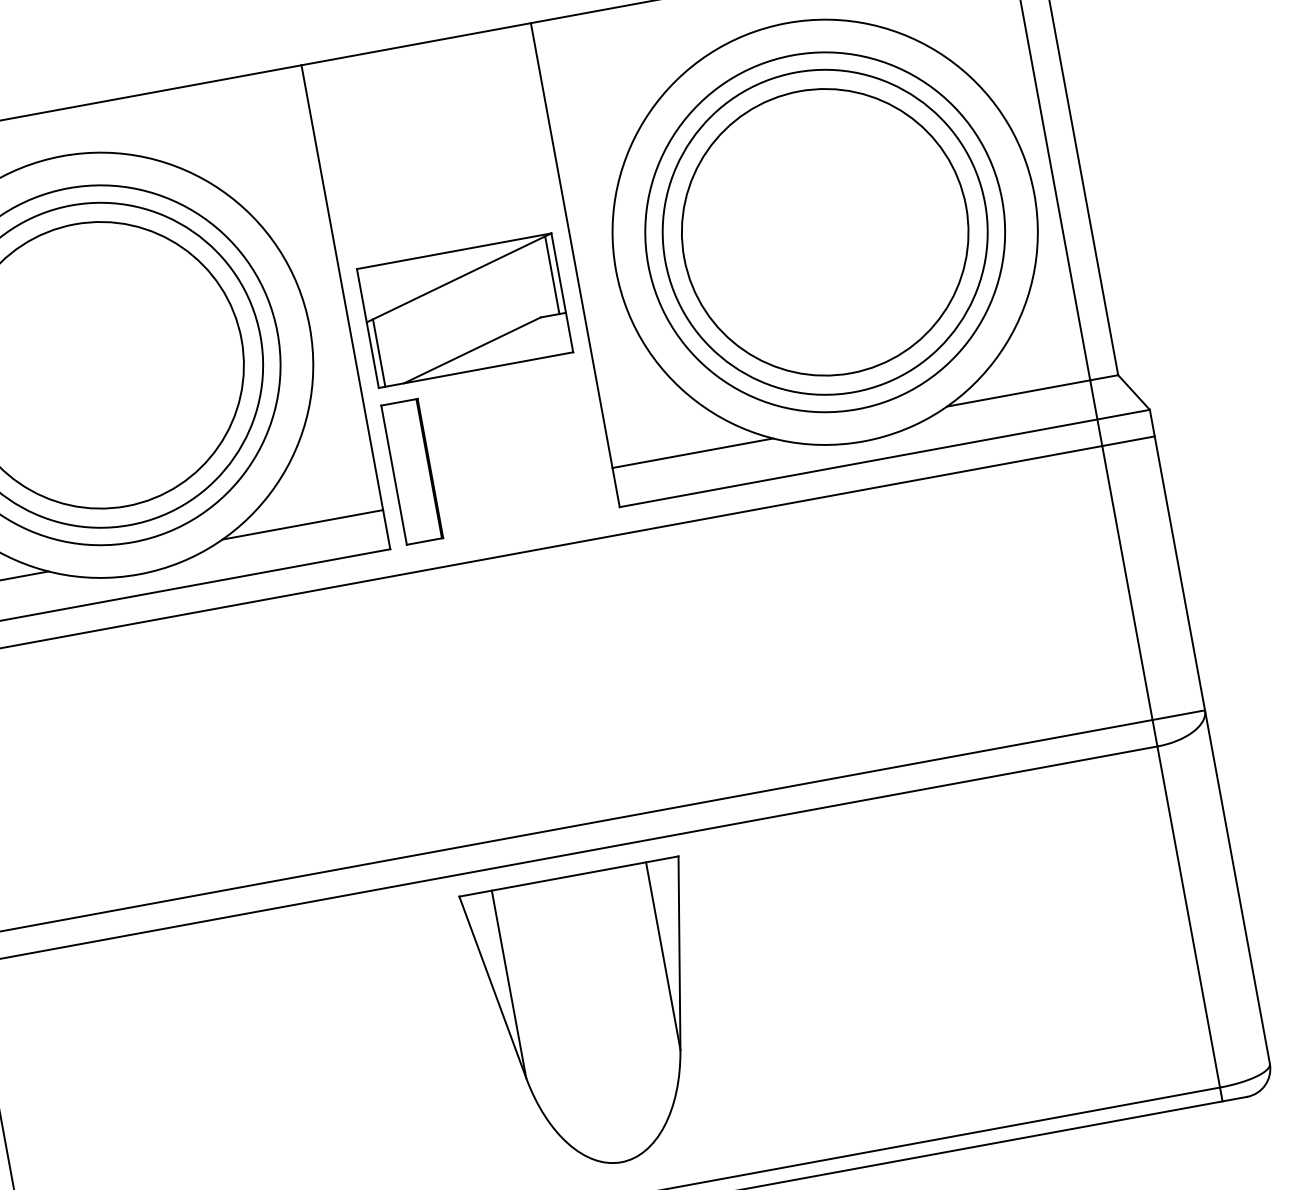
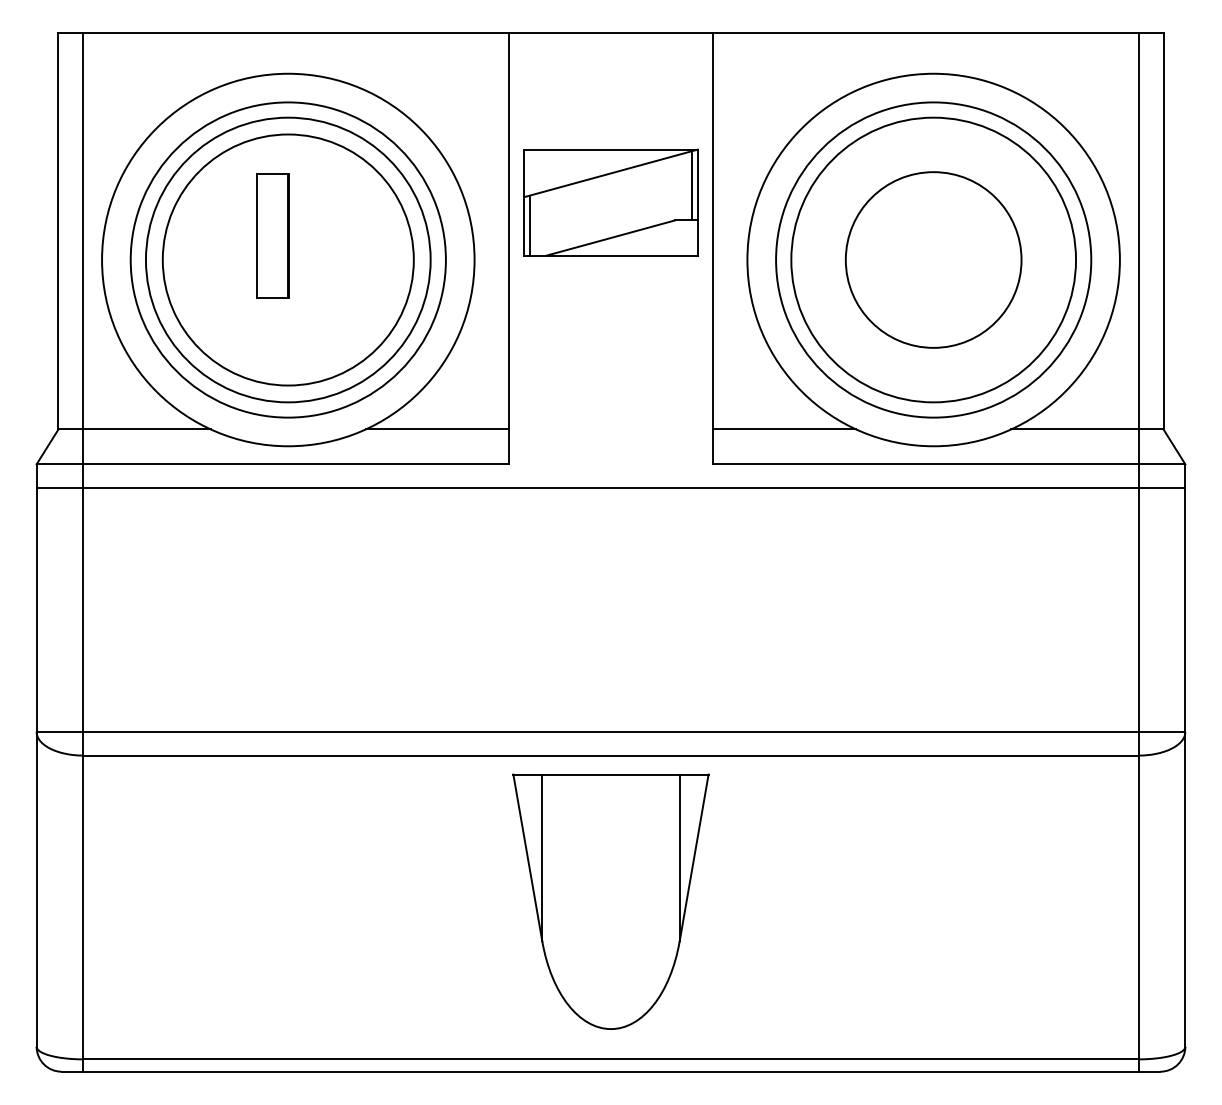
circle: (824, 231) -> (933, 259), size x0.7
part: (464, 310) -> (610, 202), moved
part: (411, 471) -> (272, 235), moved

